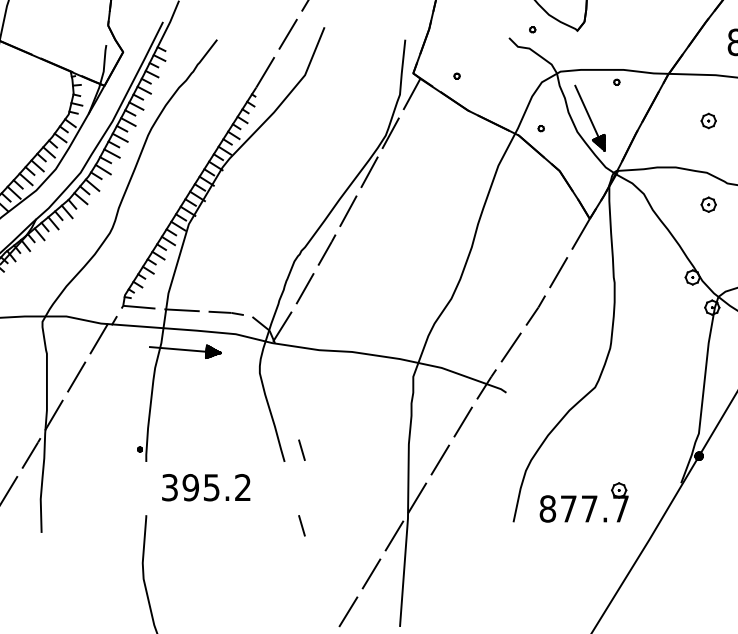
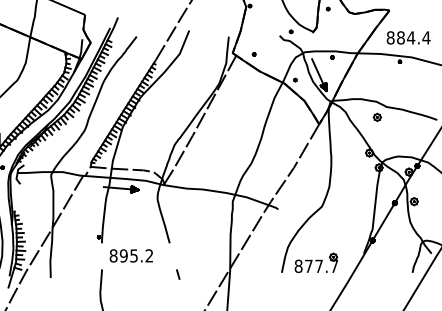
part: (706, 119) -> (376, 75), removed
line: (302, 450) -> (178, 237), removed
text: (169, 486) -> (113, 255), 395.2 -> 895.2

